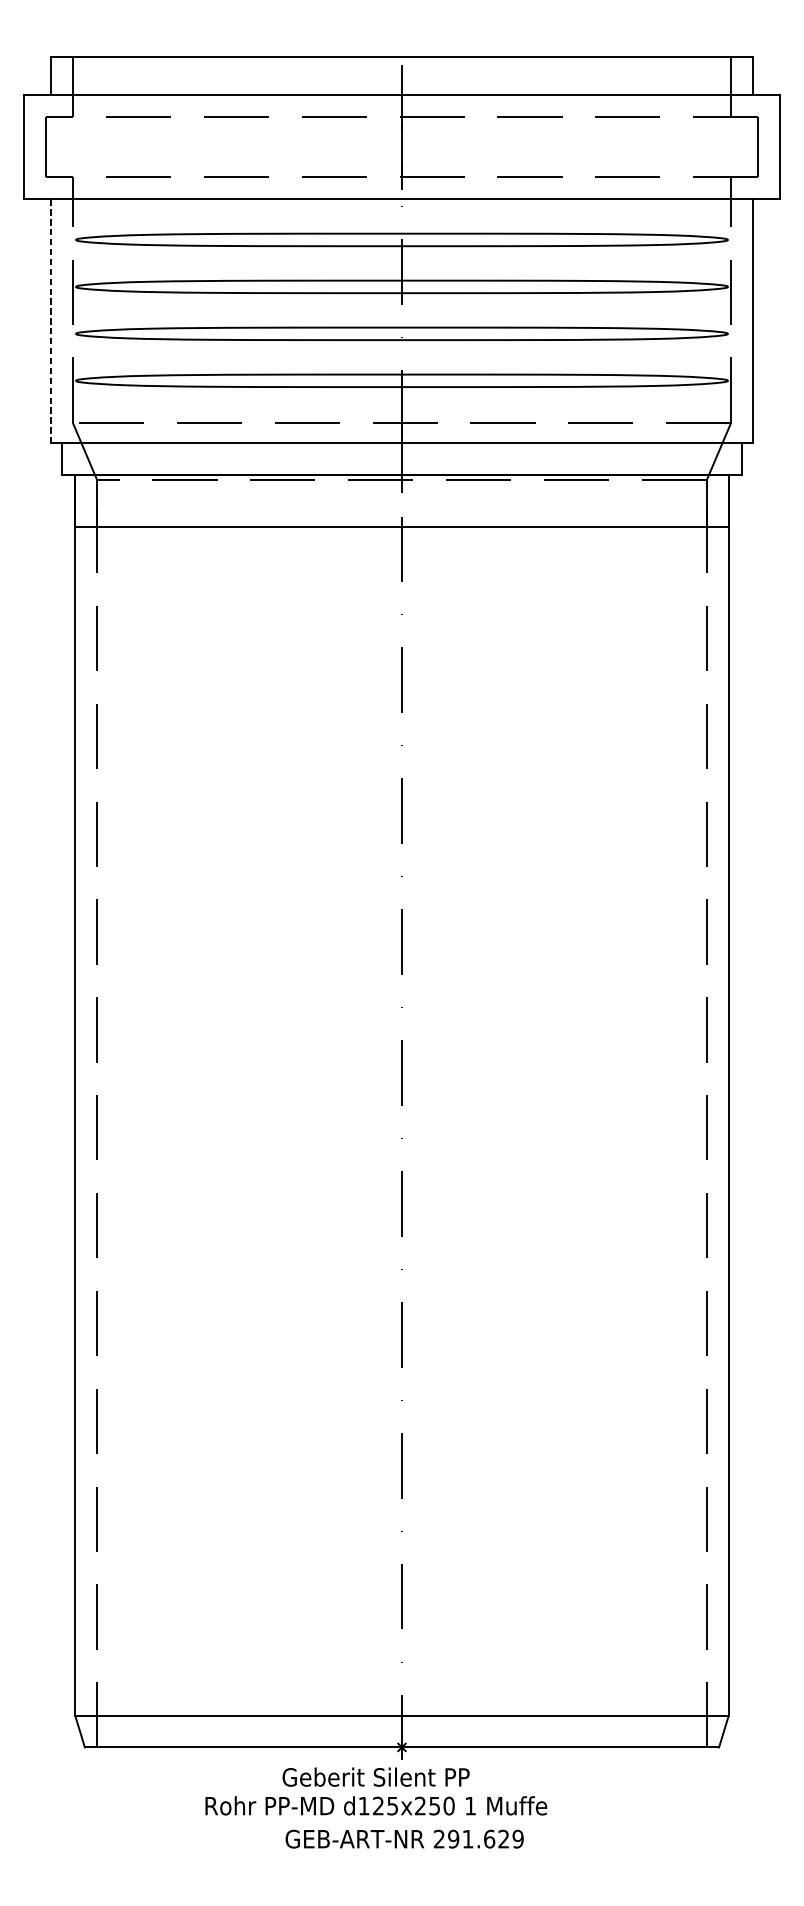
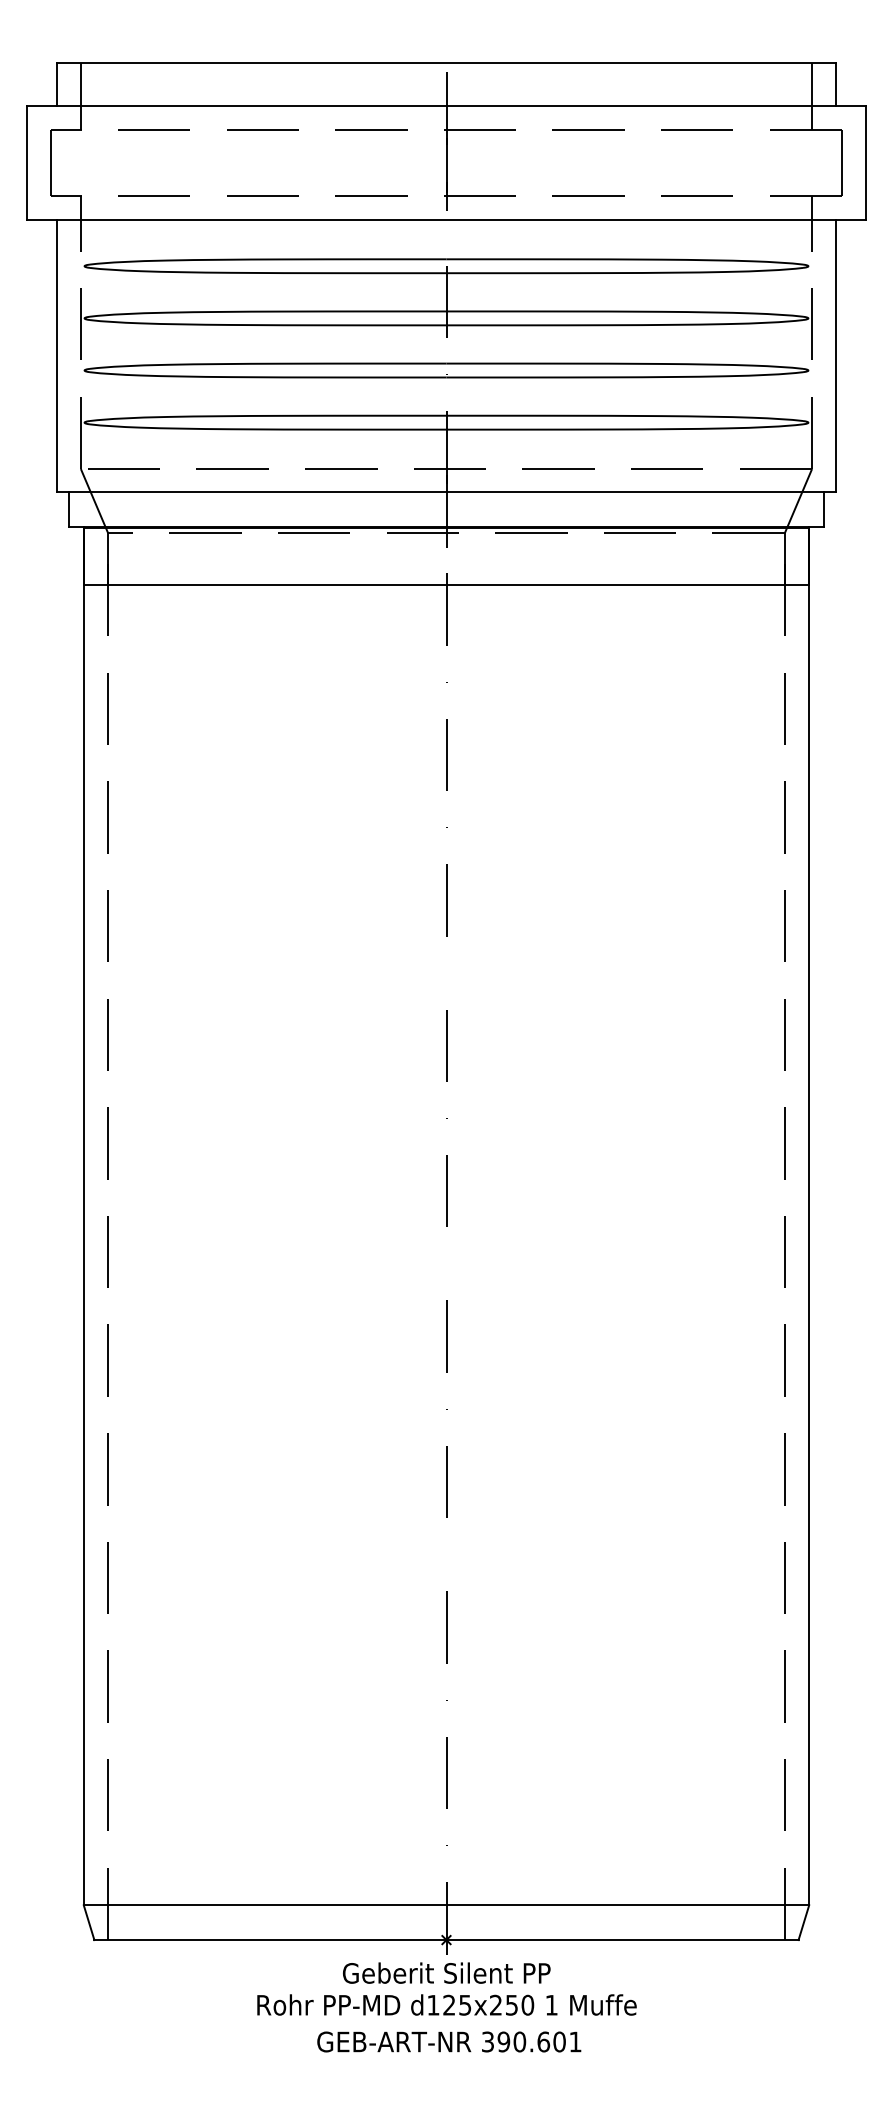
line: (50, 321) -> (56, 356), dashed -> solid
text: (375, 1776) -> (446, 1972), moved
text: (375, 1805) -> (446, 2004), moved
text: (478, 1838) -> (531, 2041), 291.629 -> 390.601

